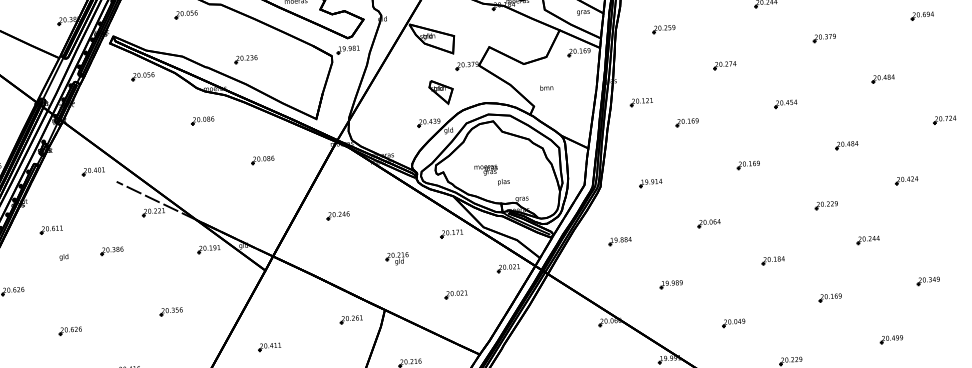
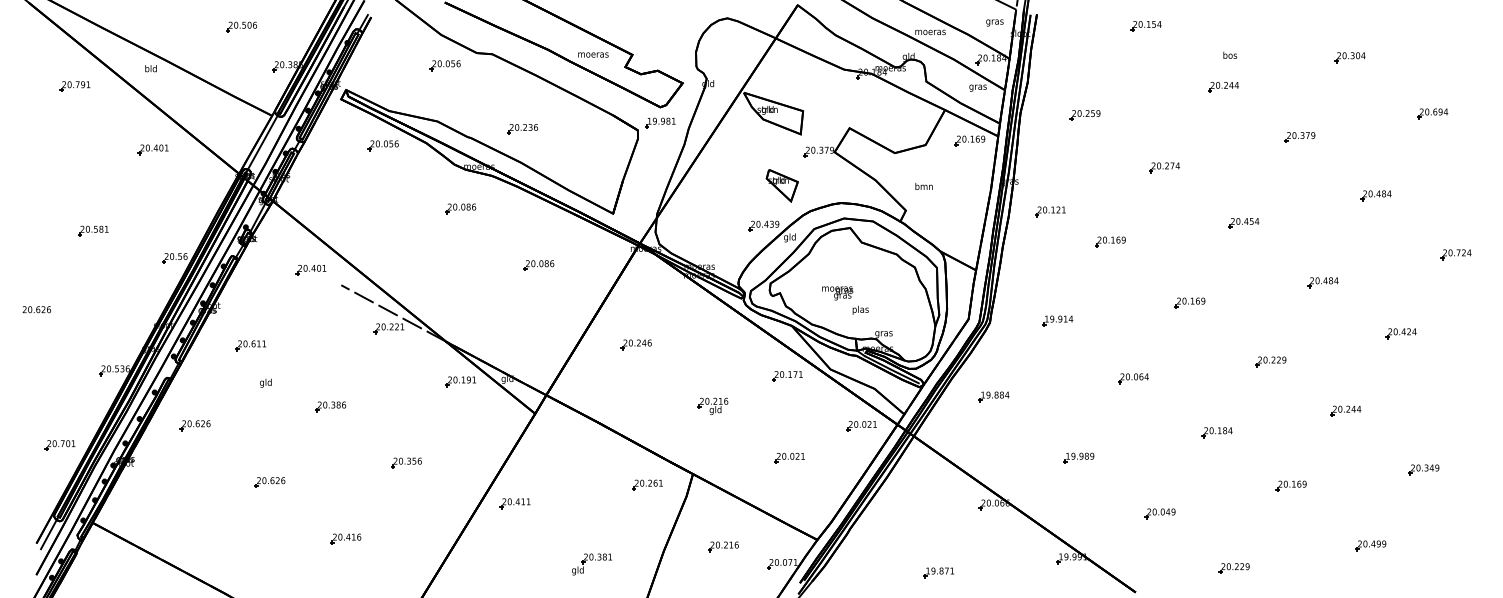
part: (826, 205) -> (1270, 361), moved
part: (619, 241) -> (993, 396), moved
part: (111, 250) -> (330, 406), moved
part: (269, 347) -> (514, 503), moved

